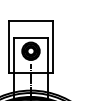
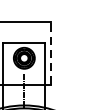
line: (52, 46) -> (50, 52), solid -> dashed

